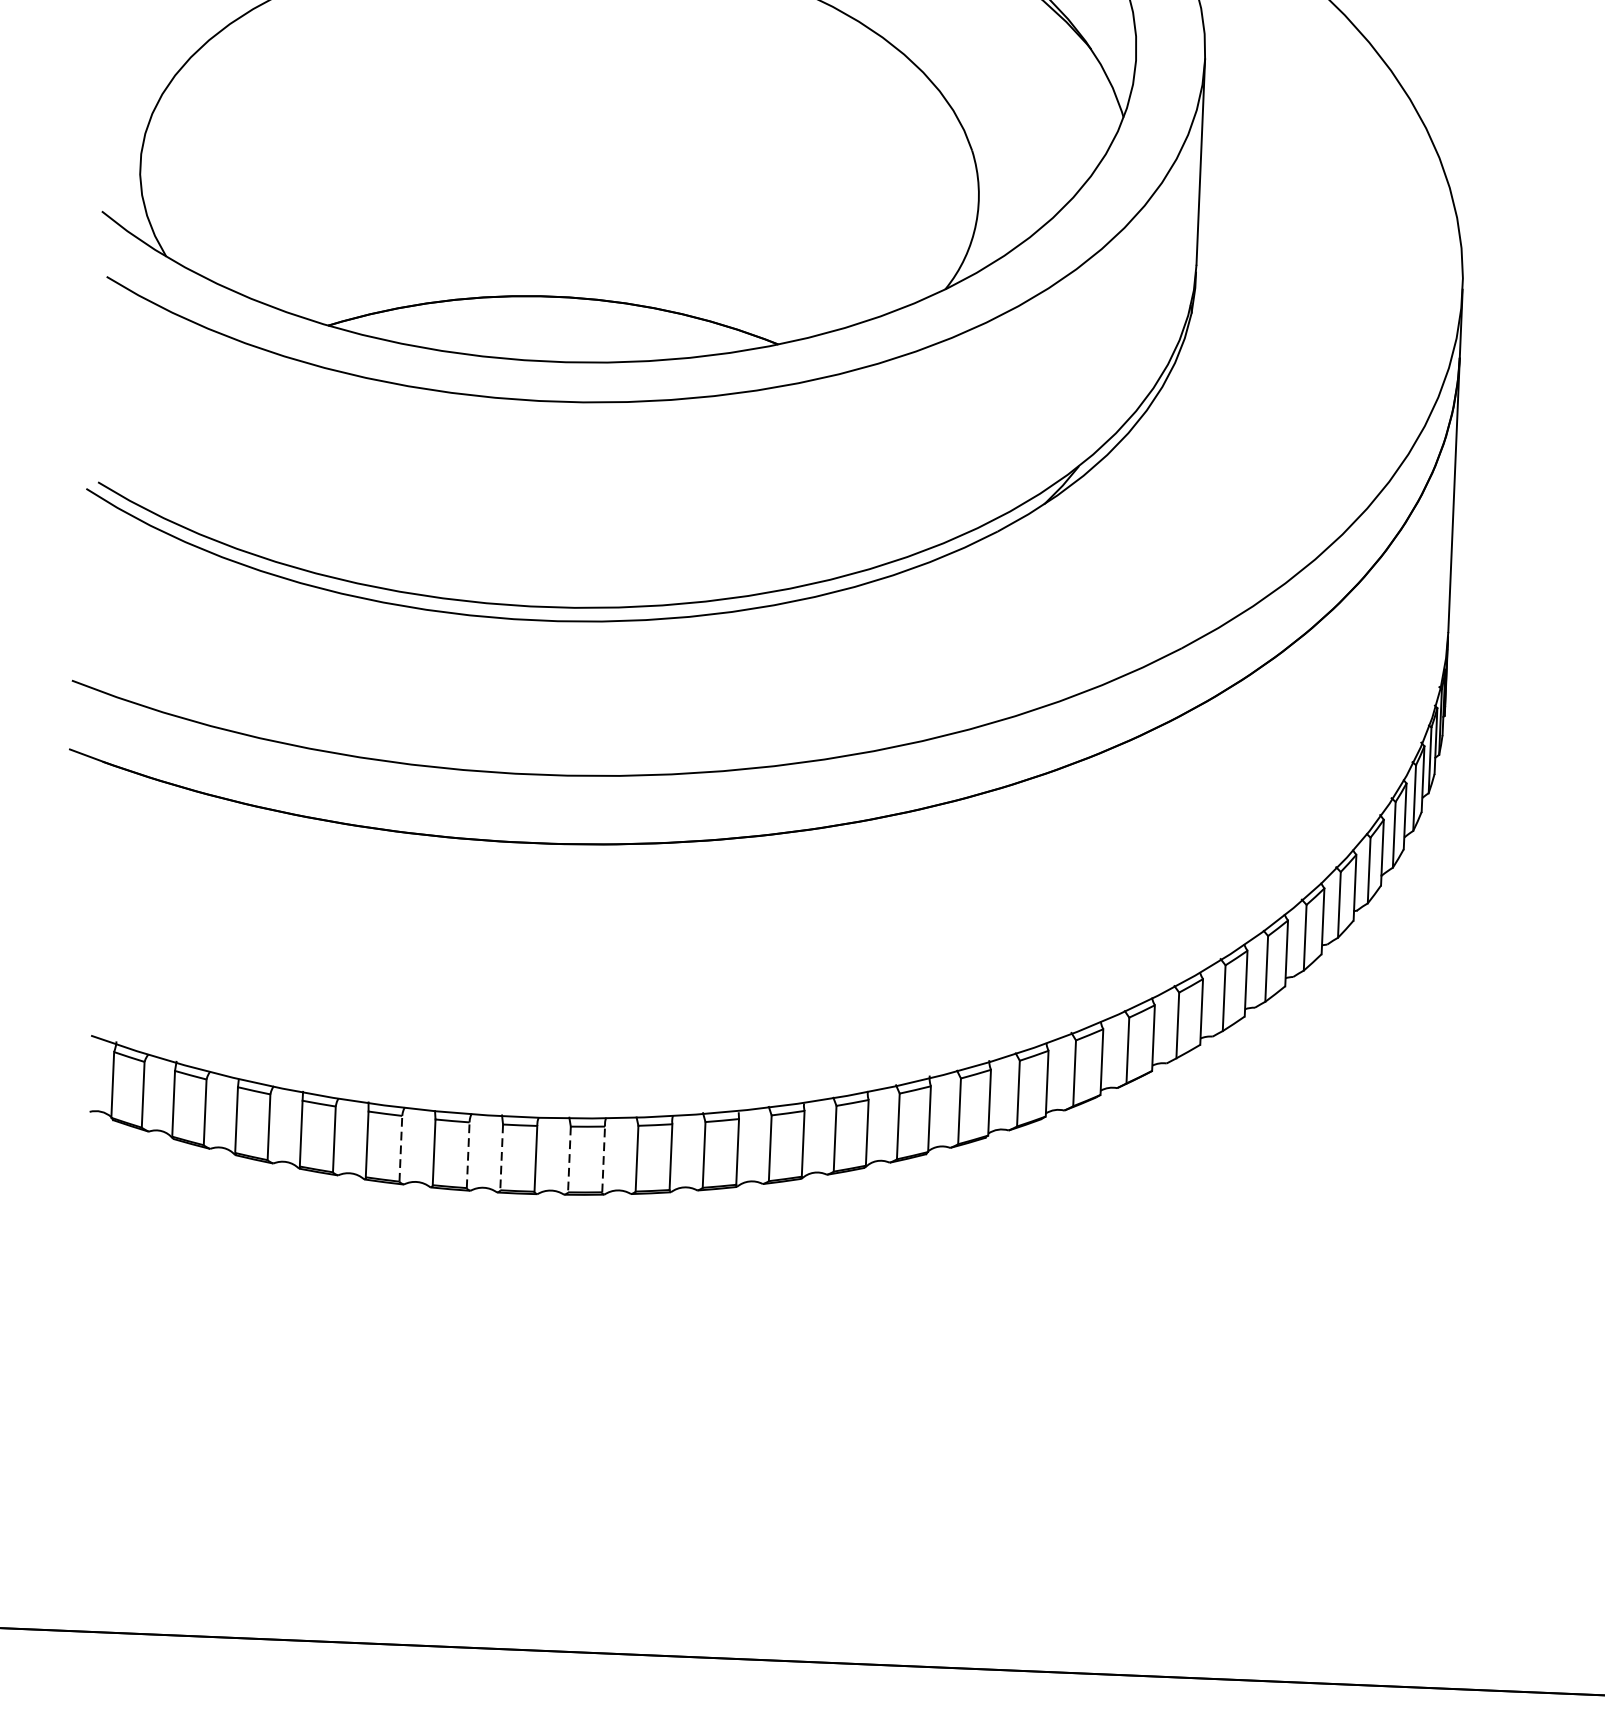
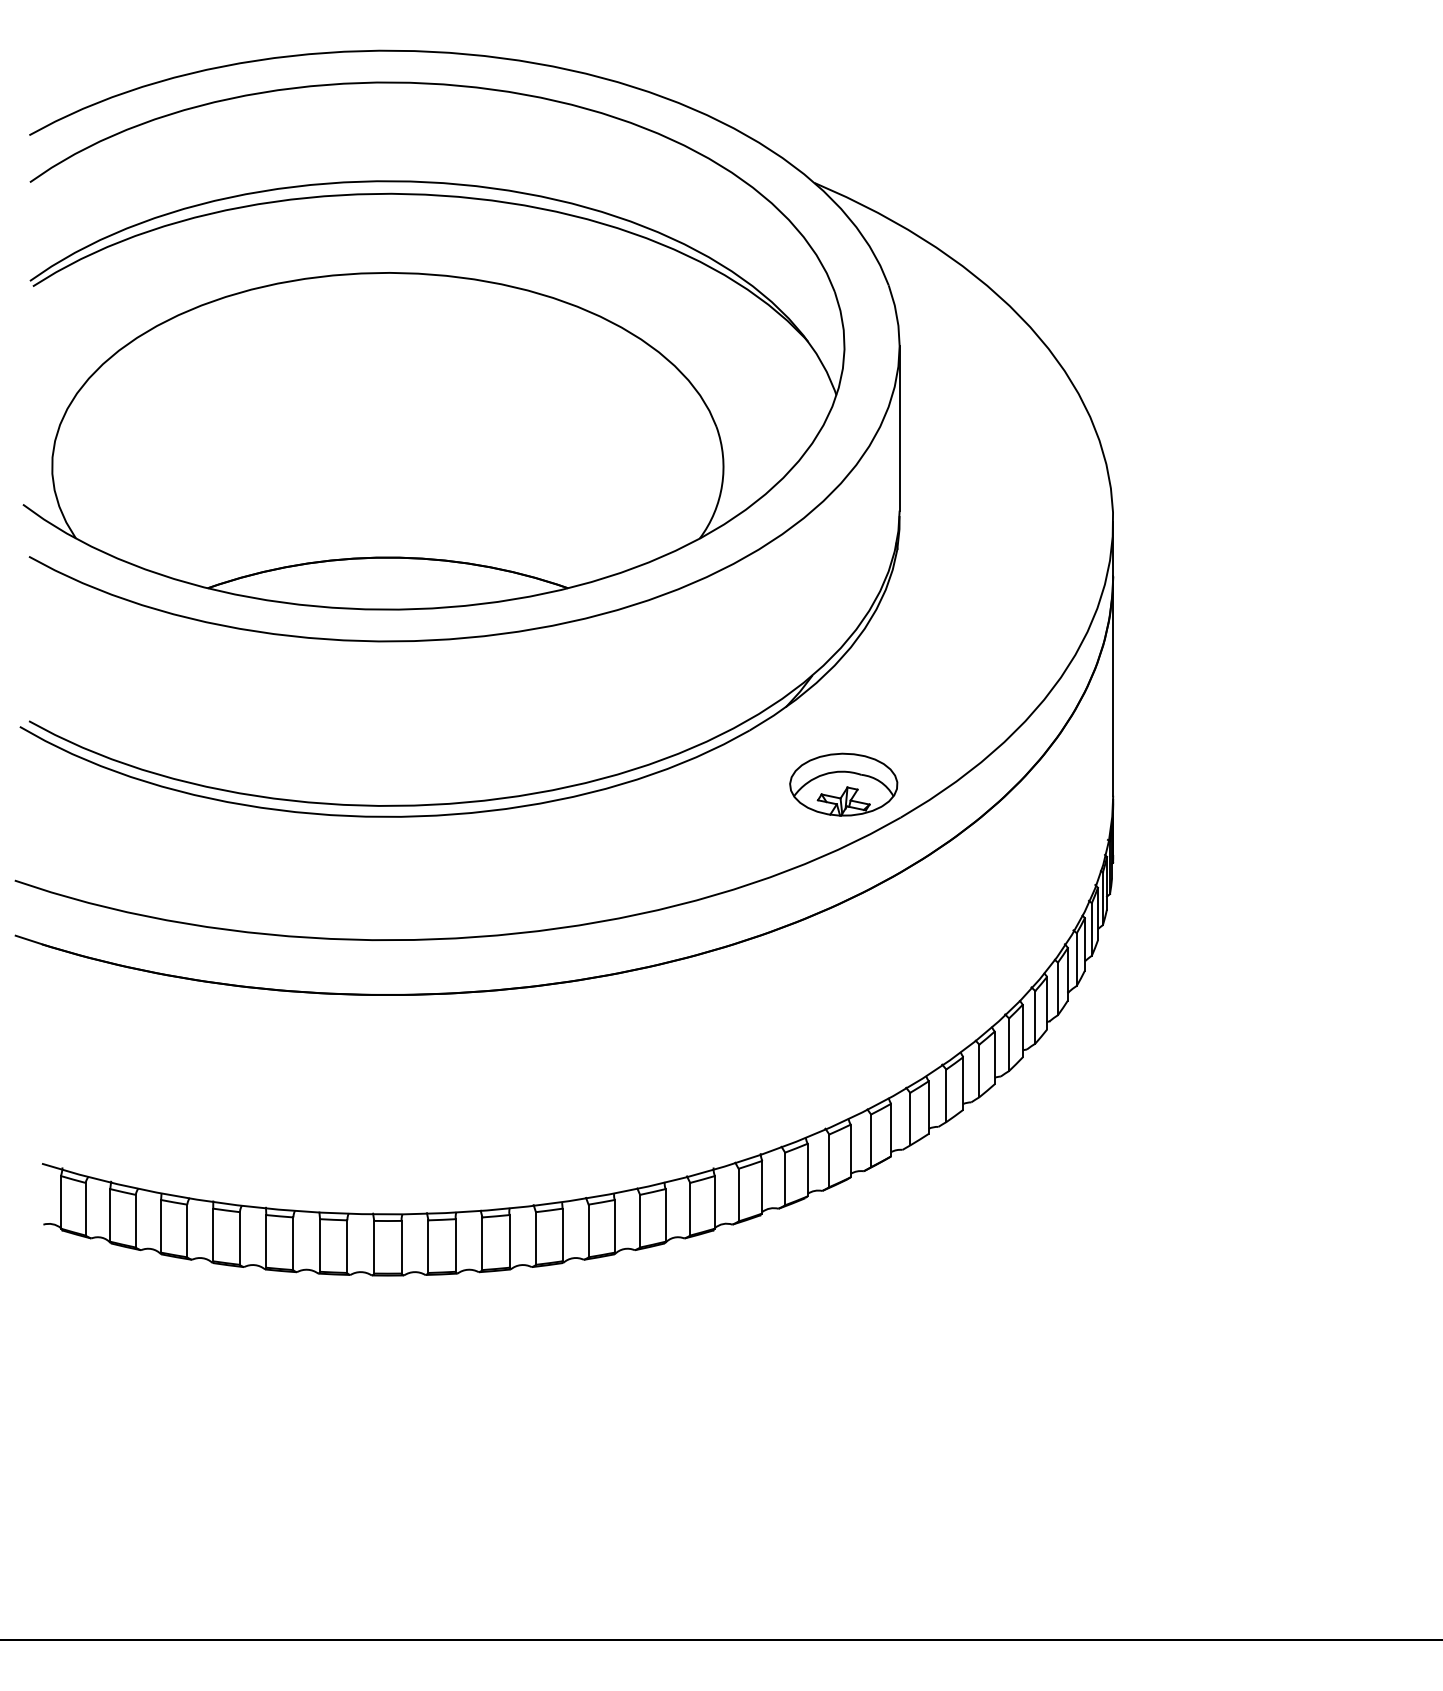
part: (1112, 603) -> (843, 784), added
line: (401, 1148) -> (293, 1243), dashed -> solid
line: (468, 1155) -> (347, 1246), dashed -> solid
line: (502, 1157) -> (374, 1247), dashed -> solid
line: (603, 1158) -> (455, 1244), dashed -> solid
line: (569, 1160) -> (428, 1247), dashed -> solid

